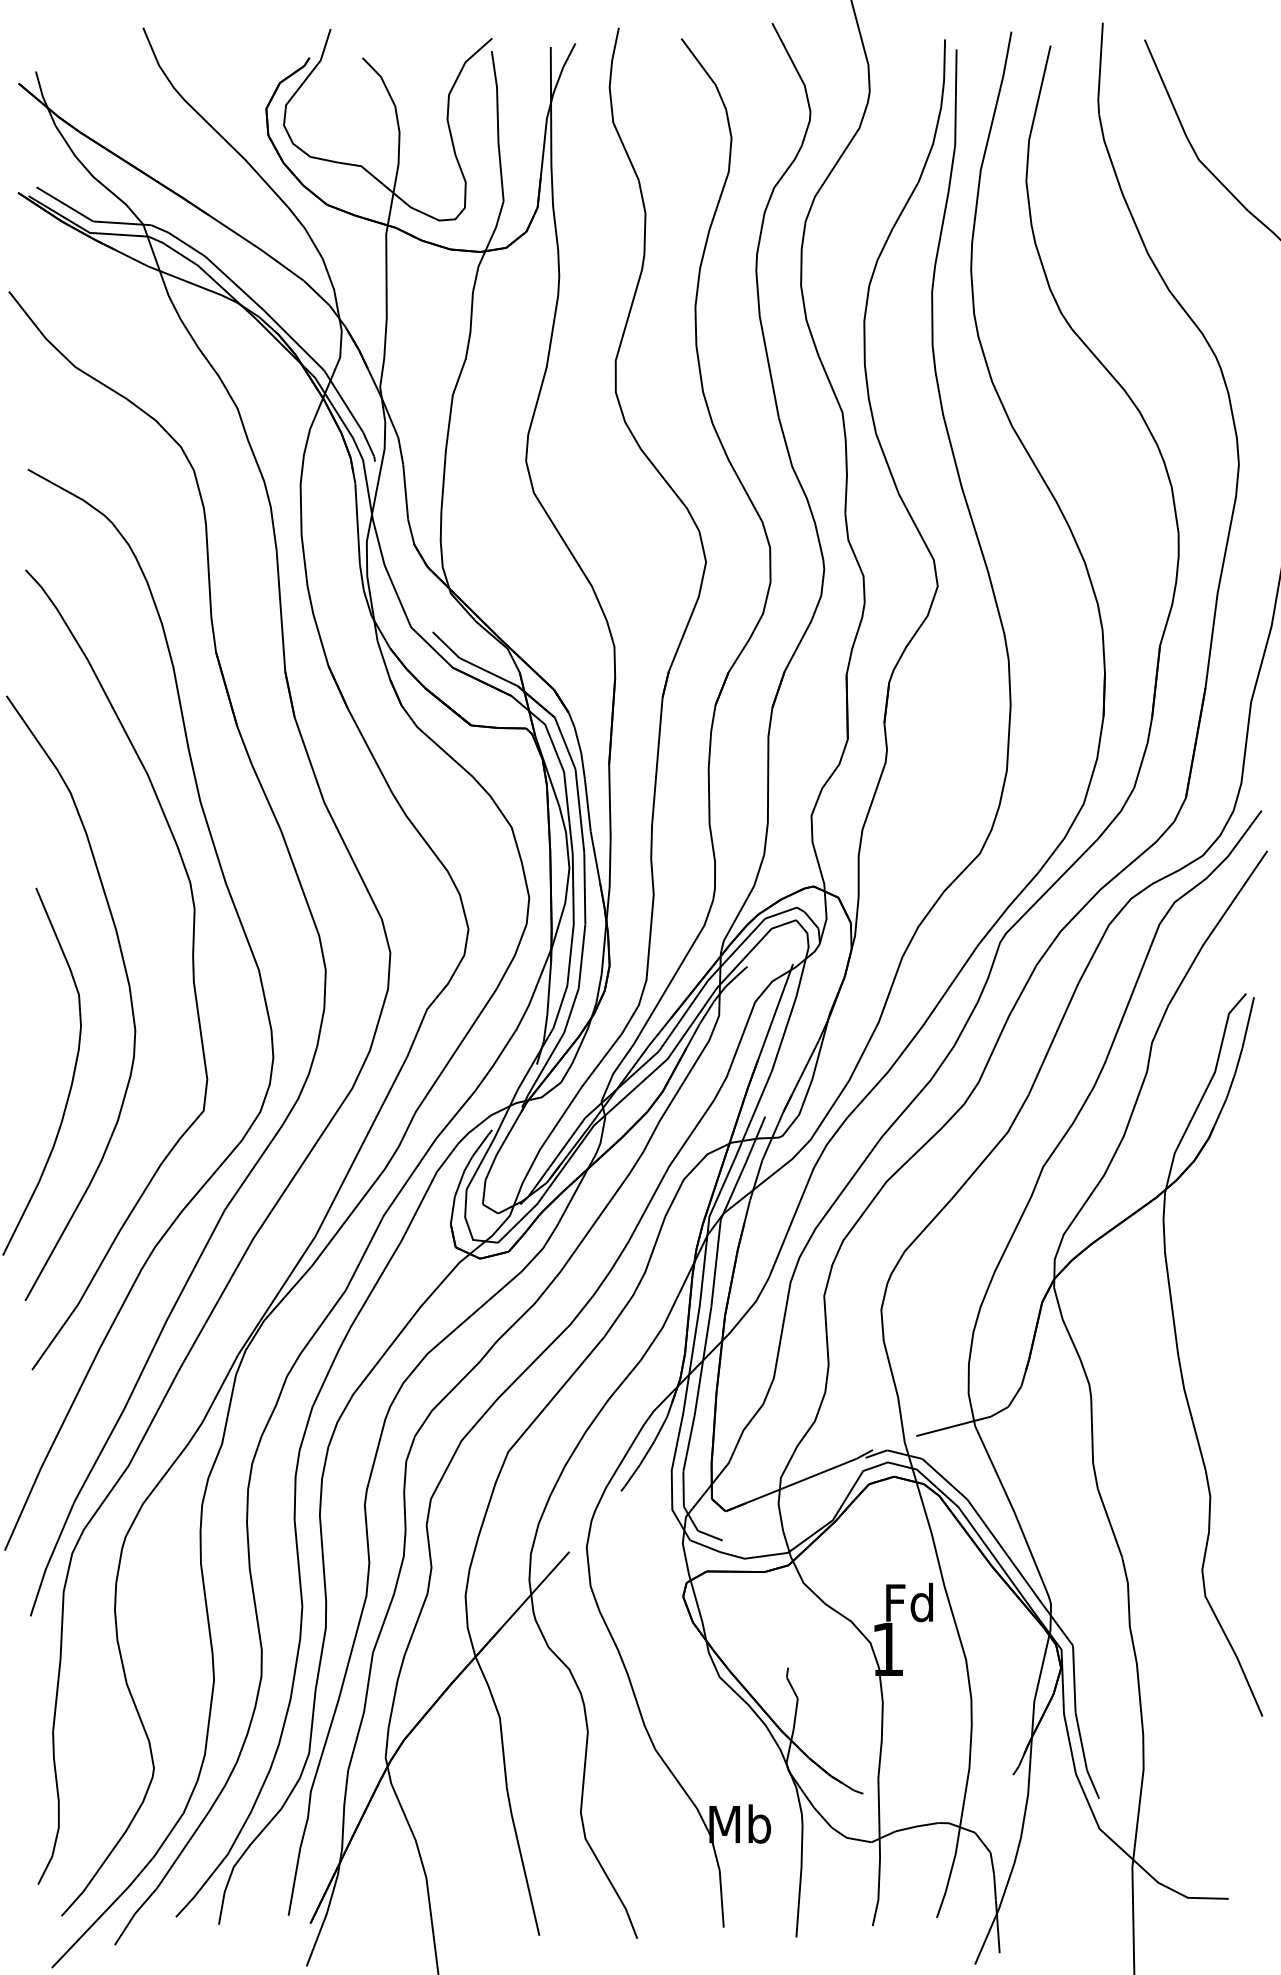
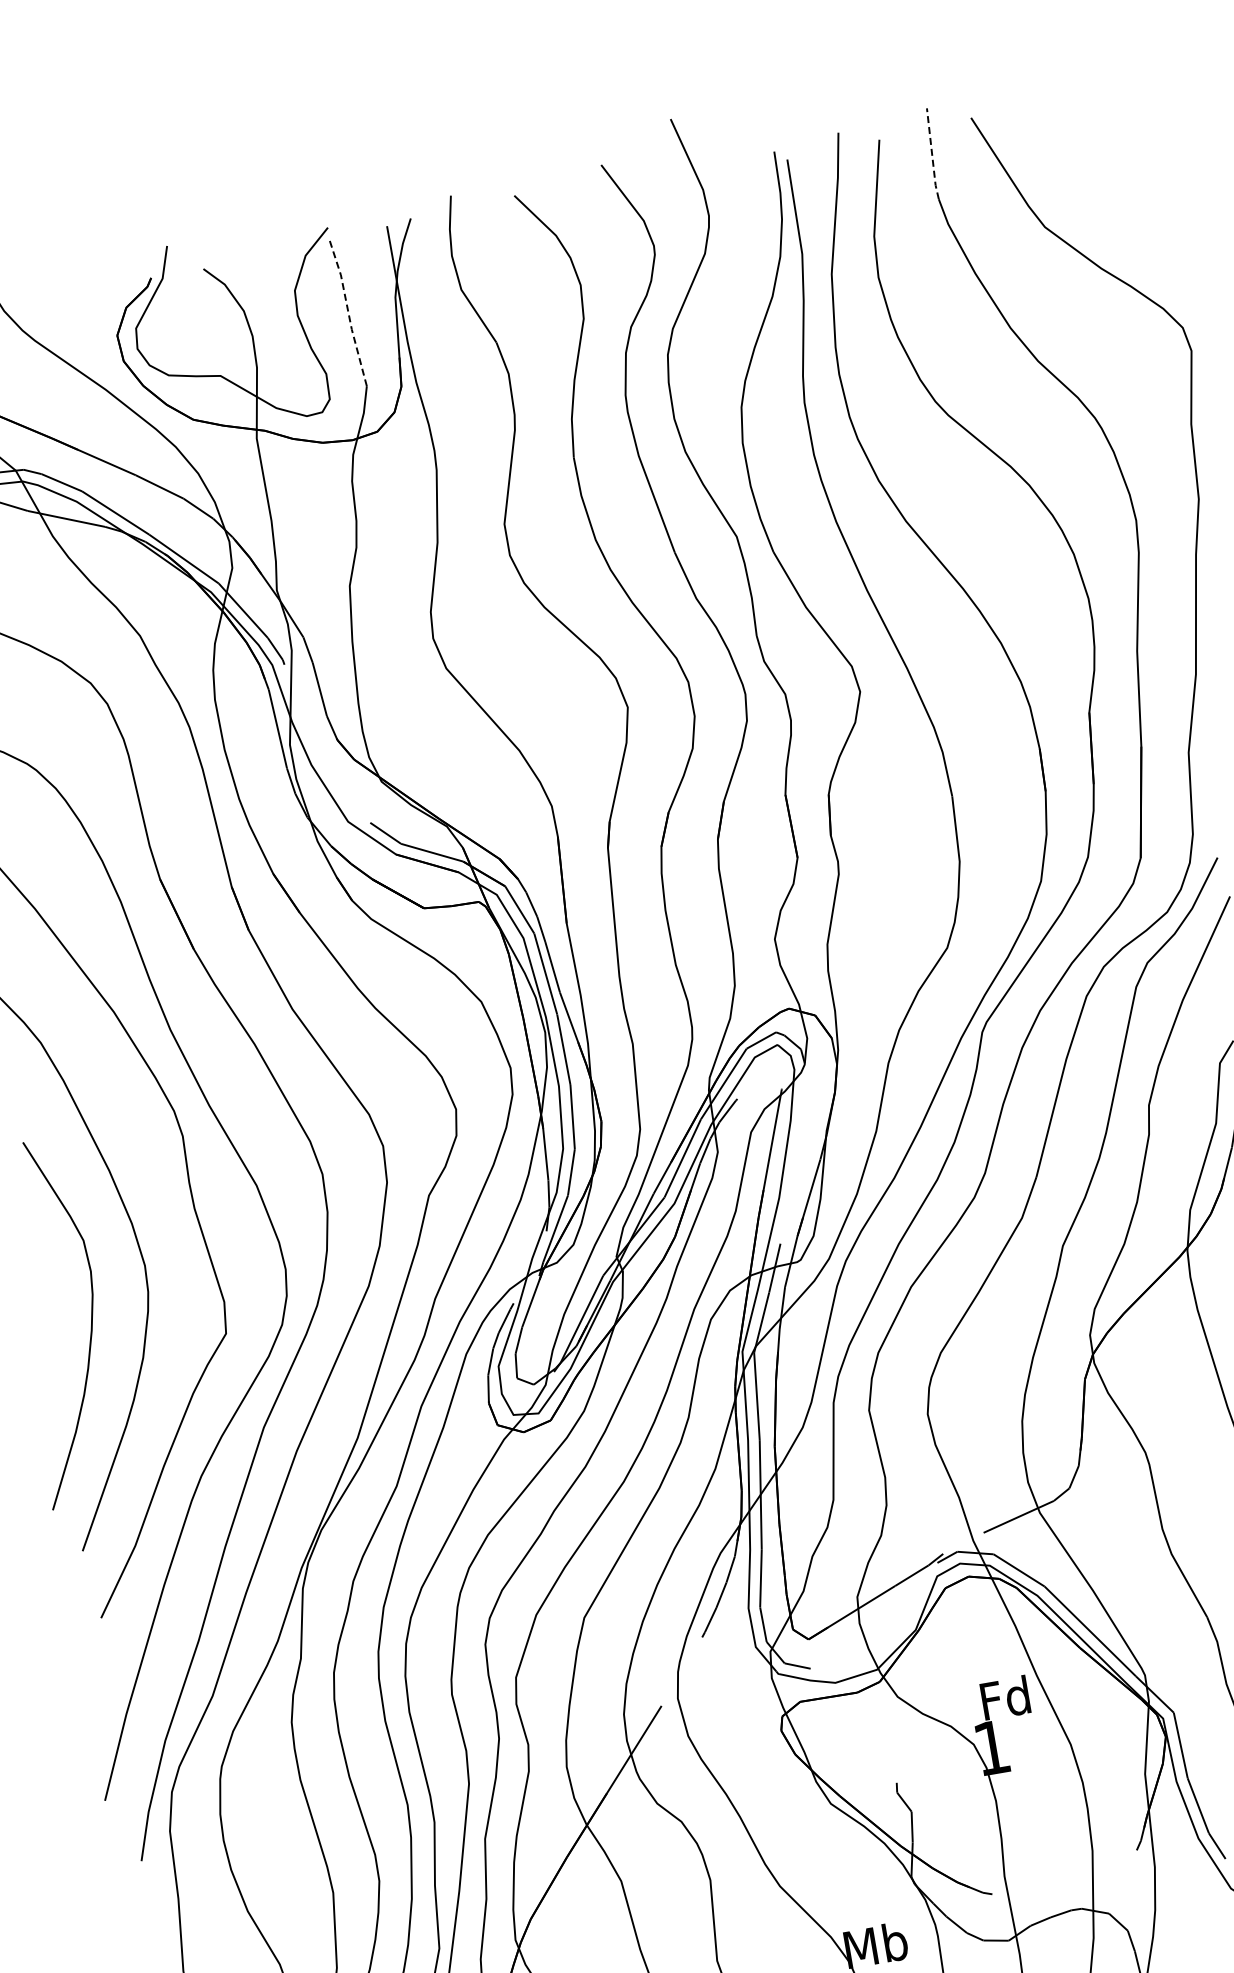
line: (1100, 69) -> (932, 154), solid -> dashed
line: (498, 125) -> (348, 312), solid -> dashed

